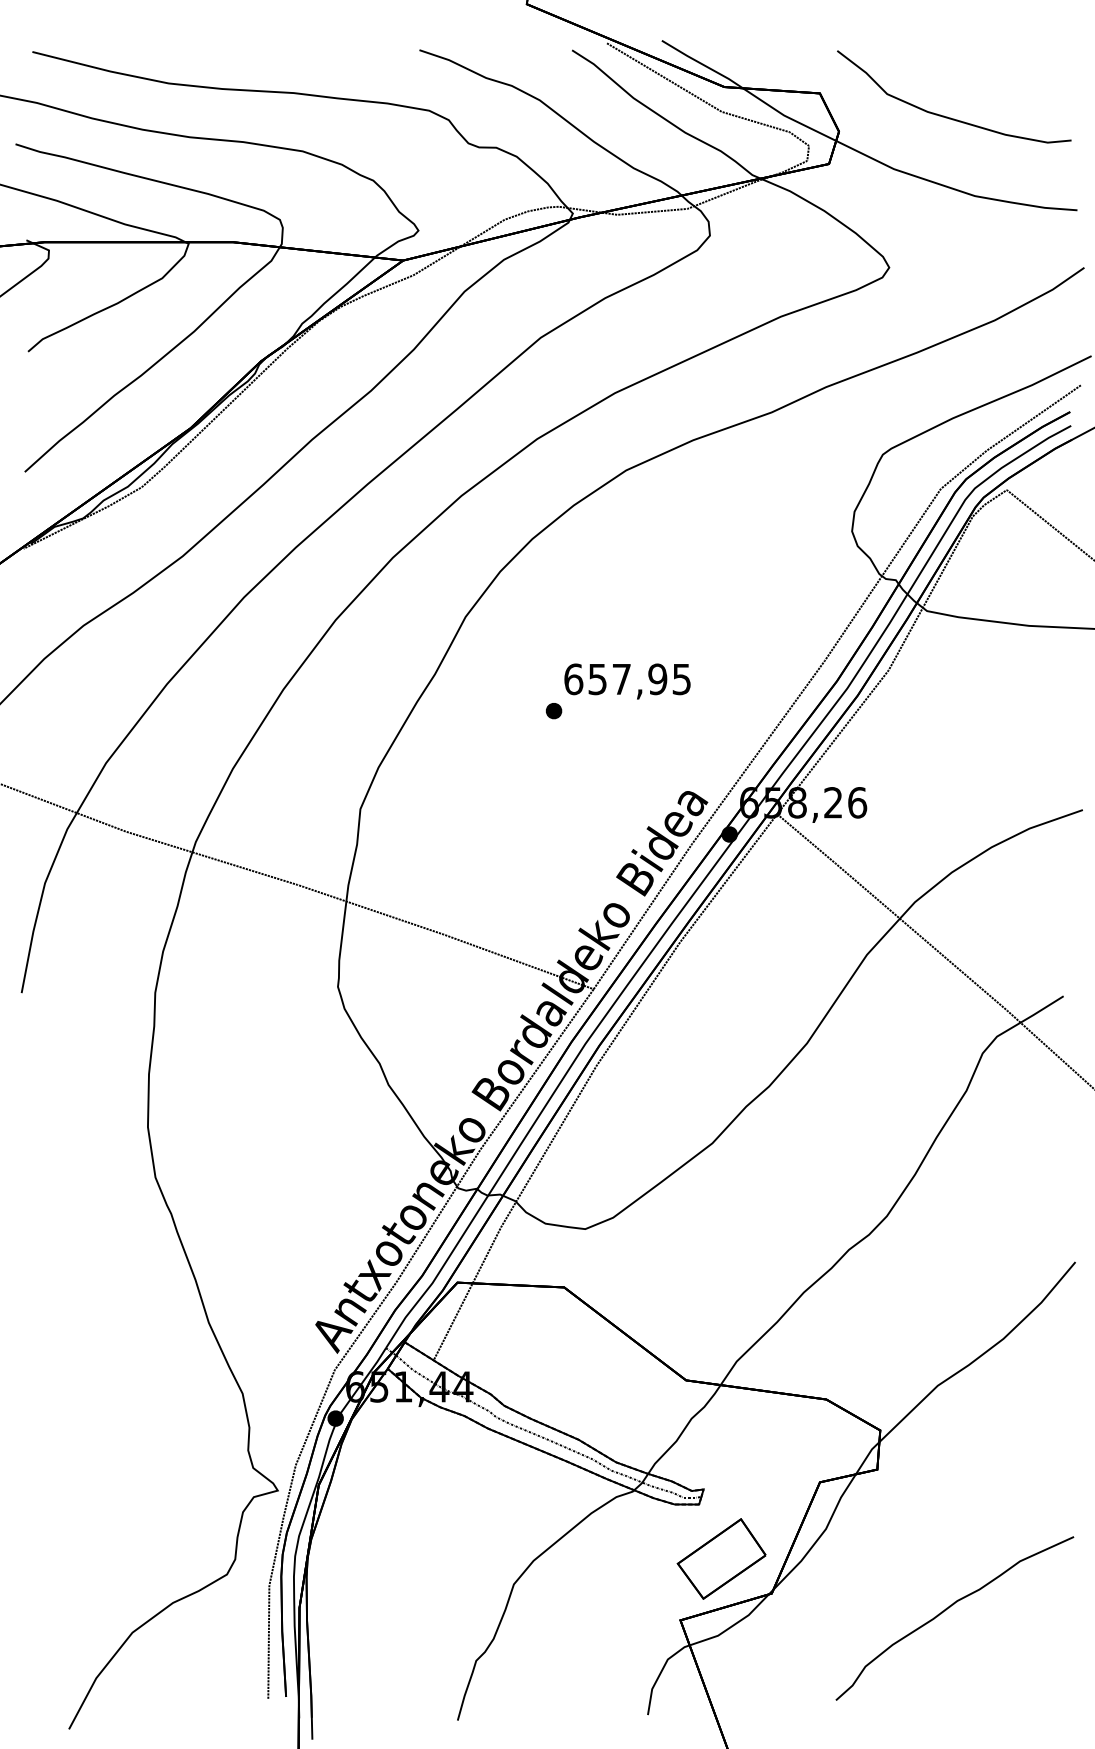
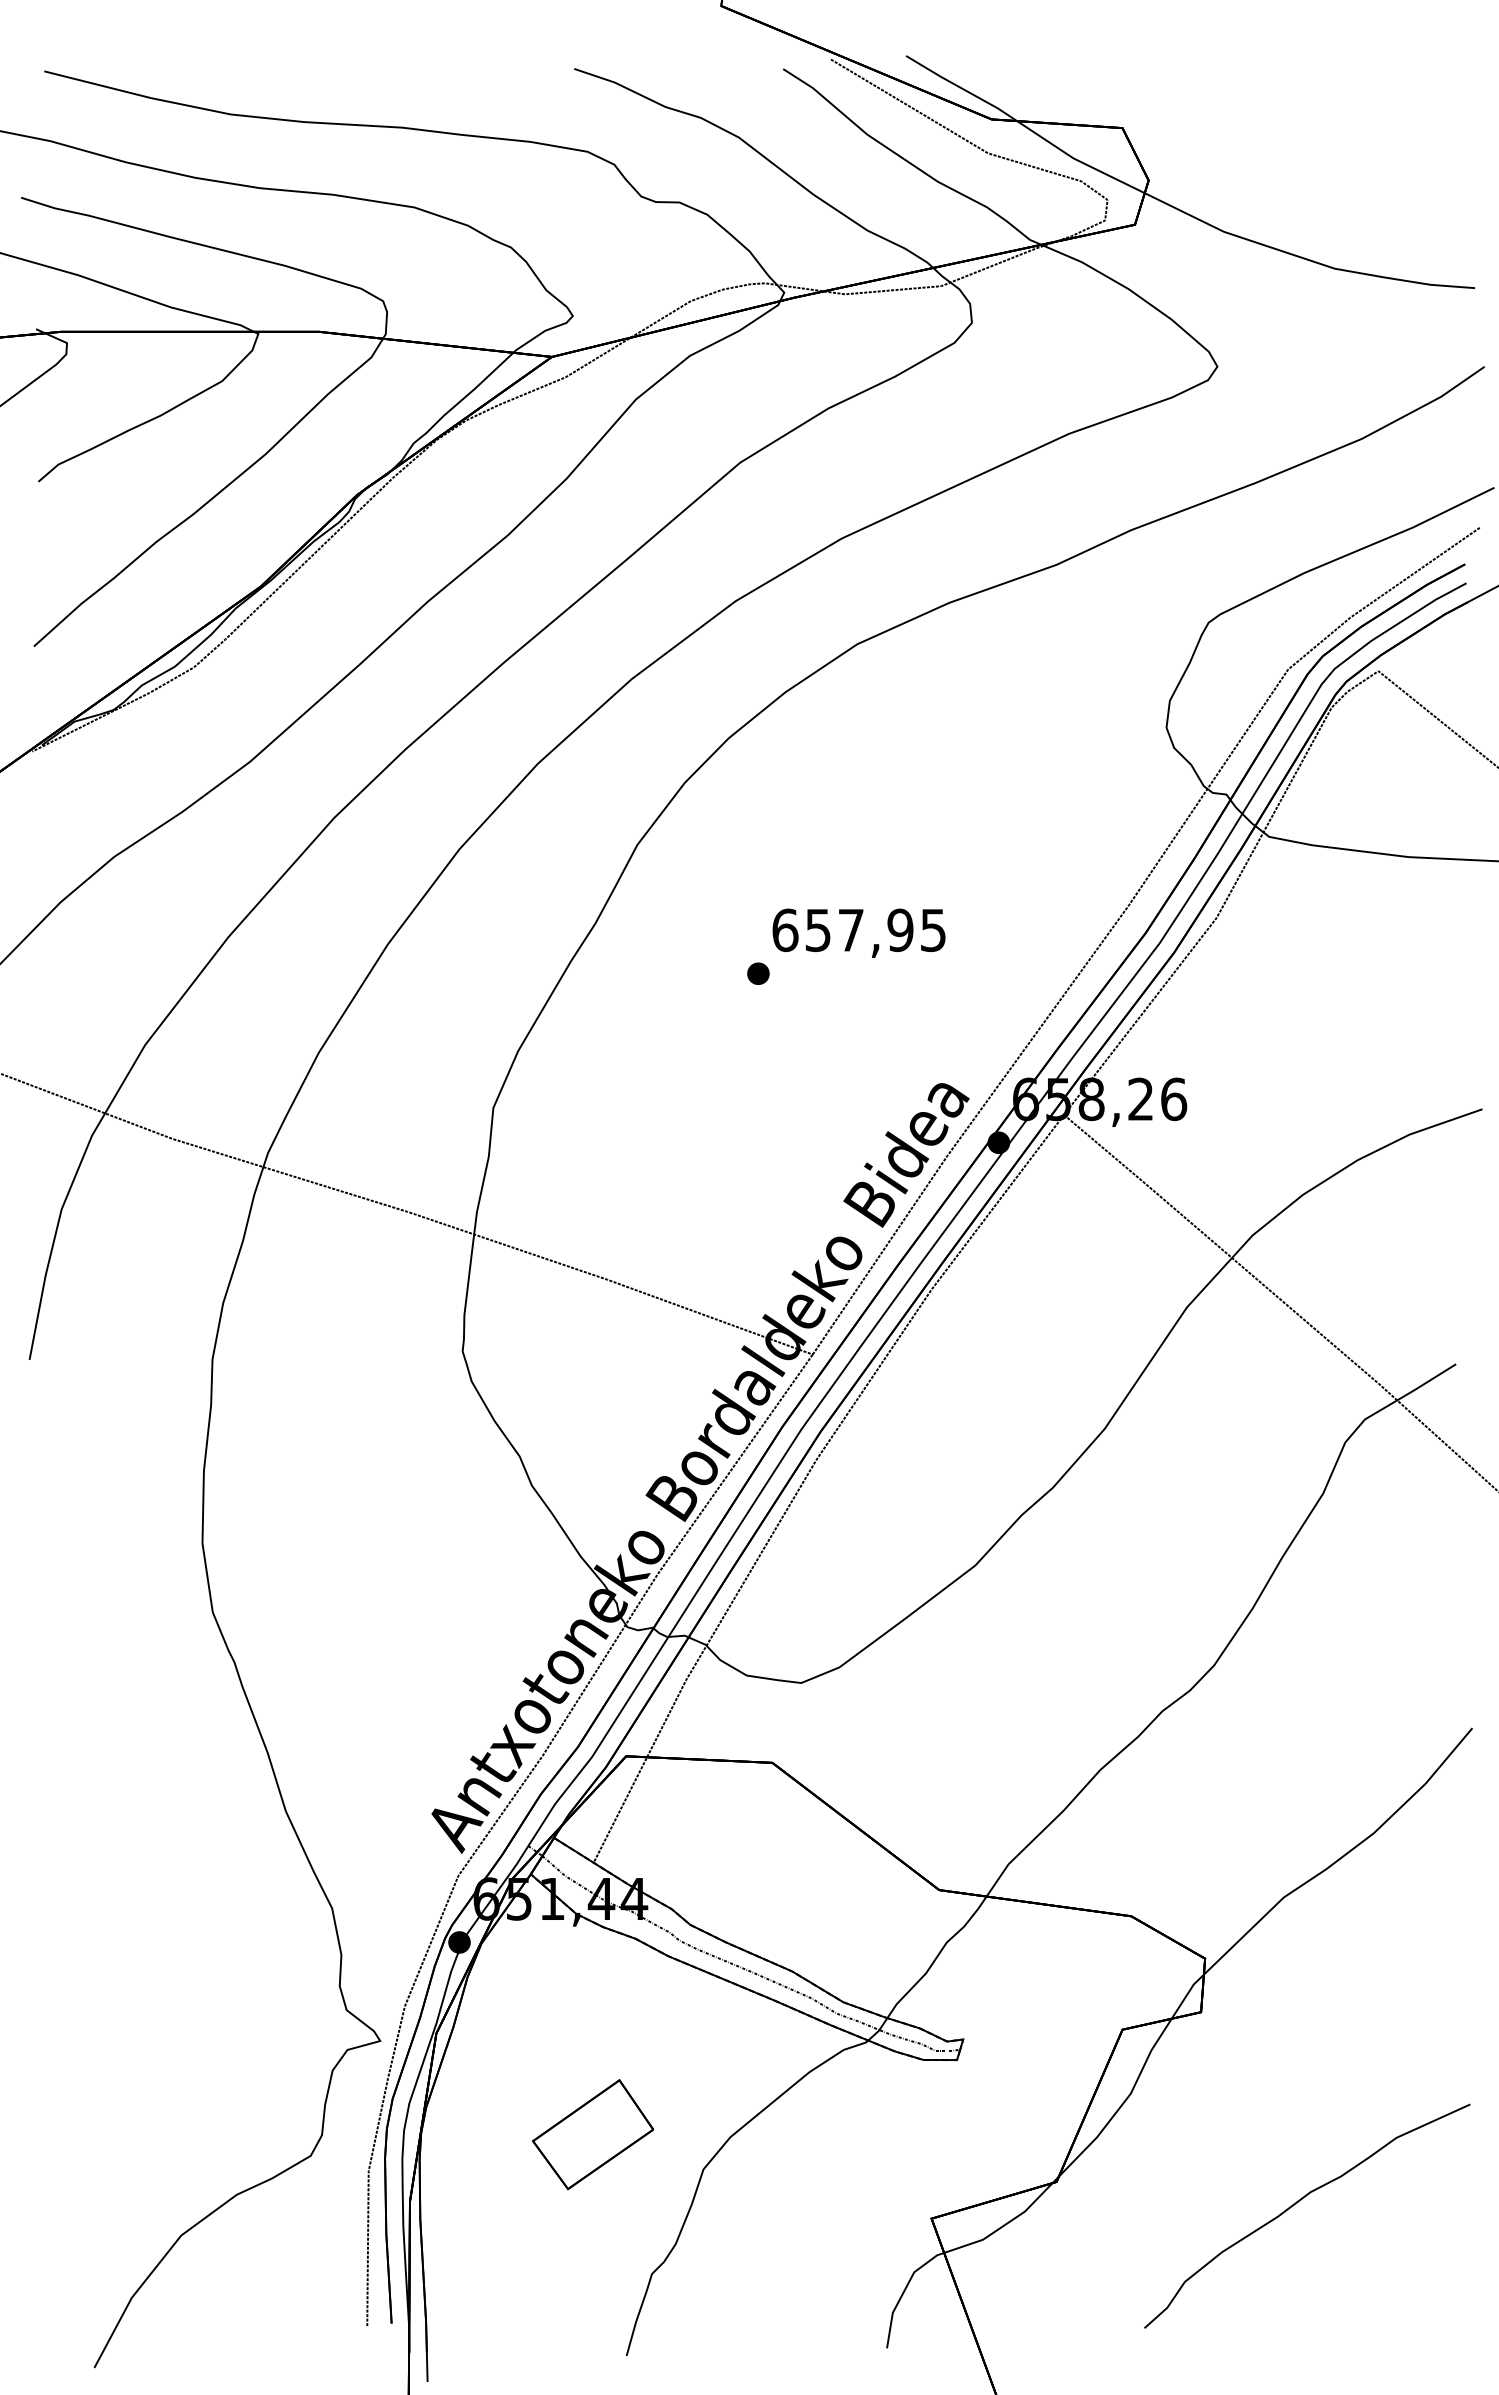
curve: (948, 117) -> (1298, 160), removed
part: (721, 1558) -> (592, 2134), moved

